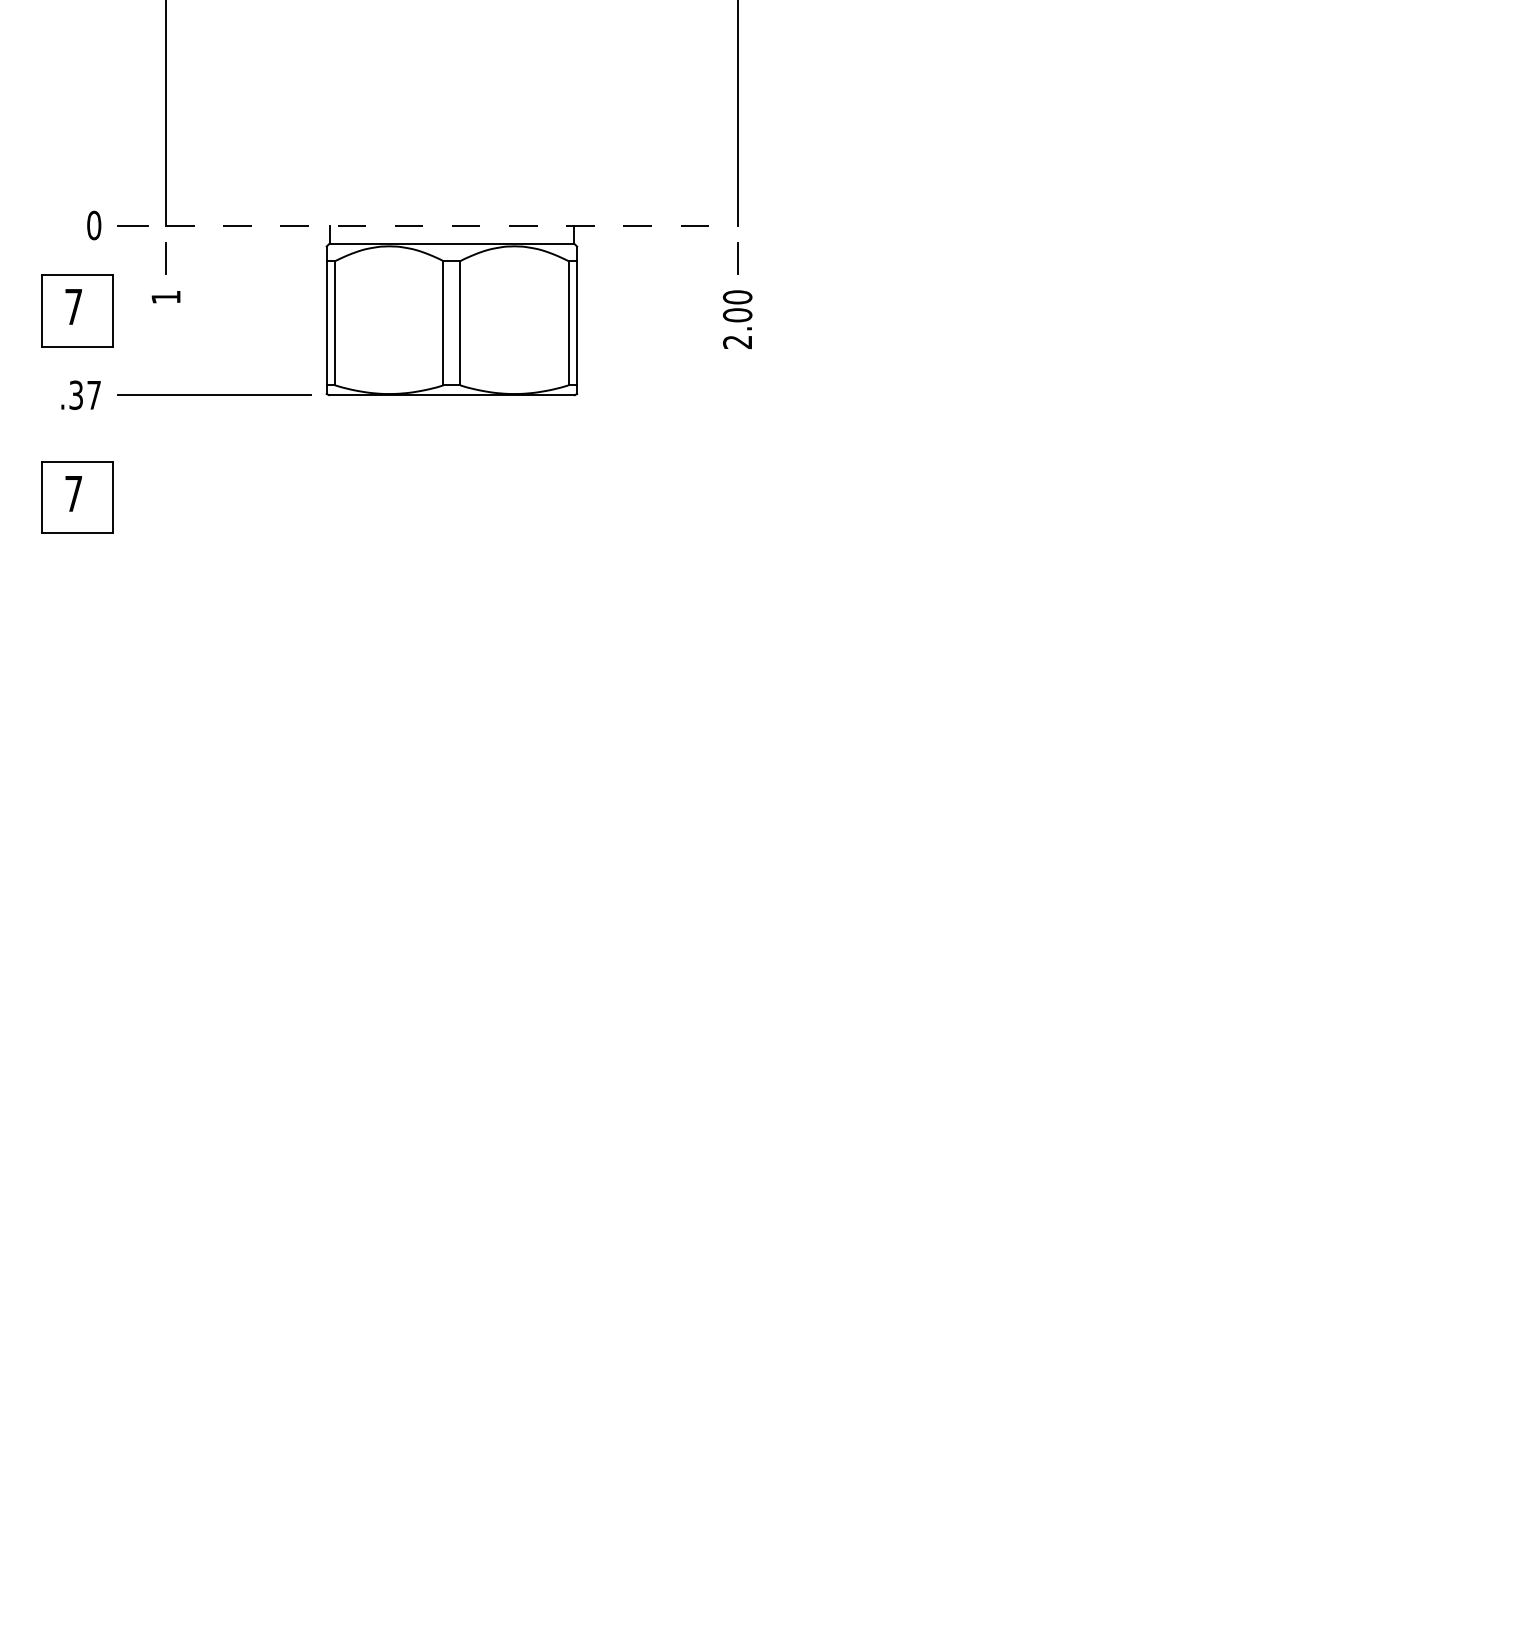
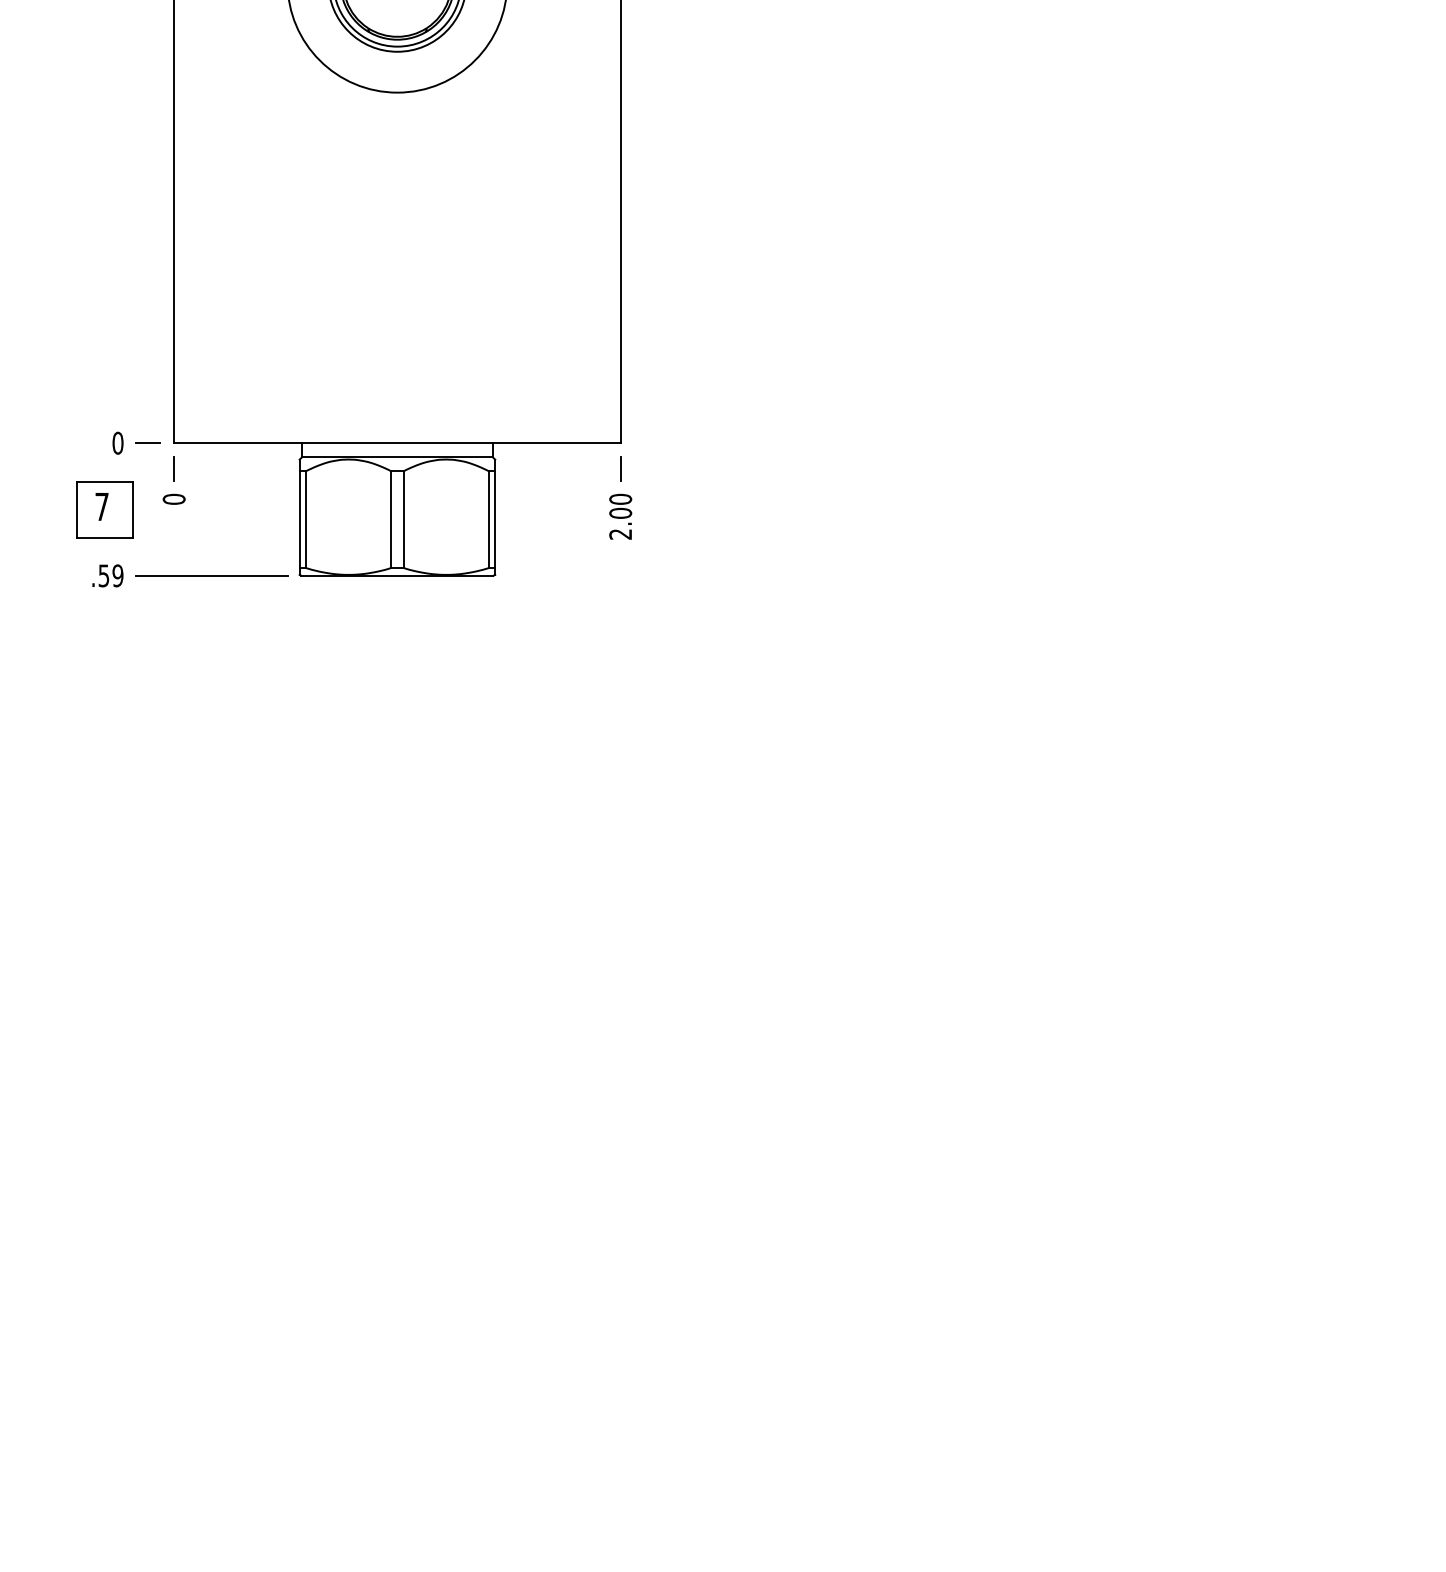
line: (451, 225) -> (397, 443), dashed -> solid
text: (165, 296) -> (173, 498), 1 -> 0
text: (85, 394) -> (111, 575), .37 -> .59
part: (76, 497) -> (104, 655), removed

